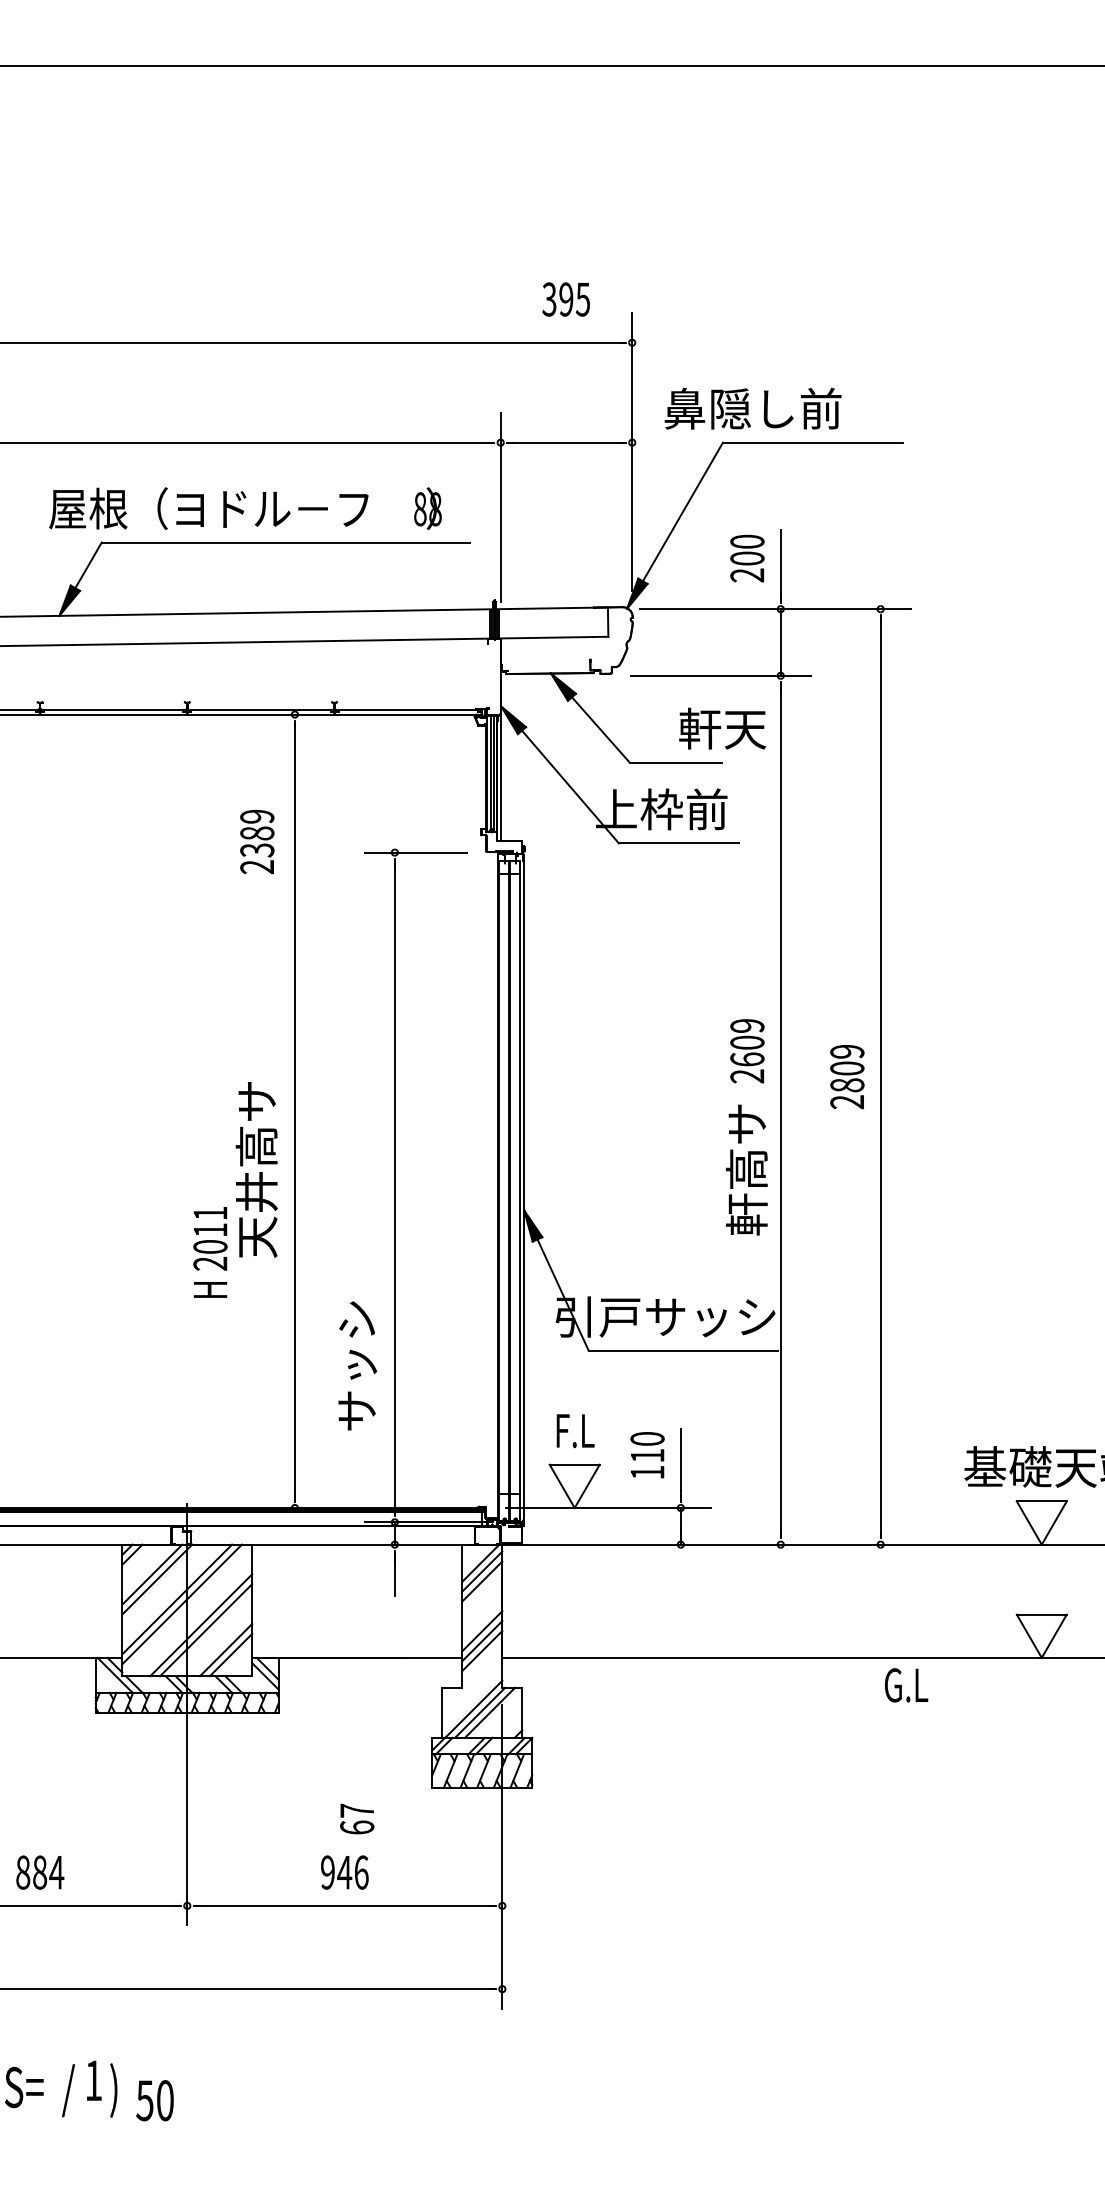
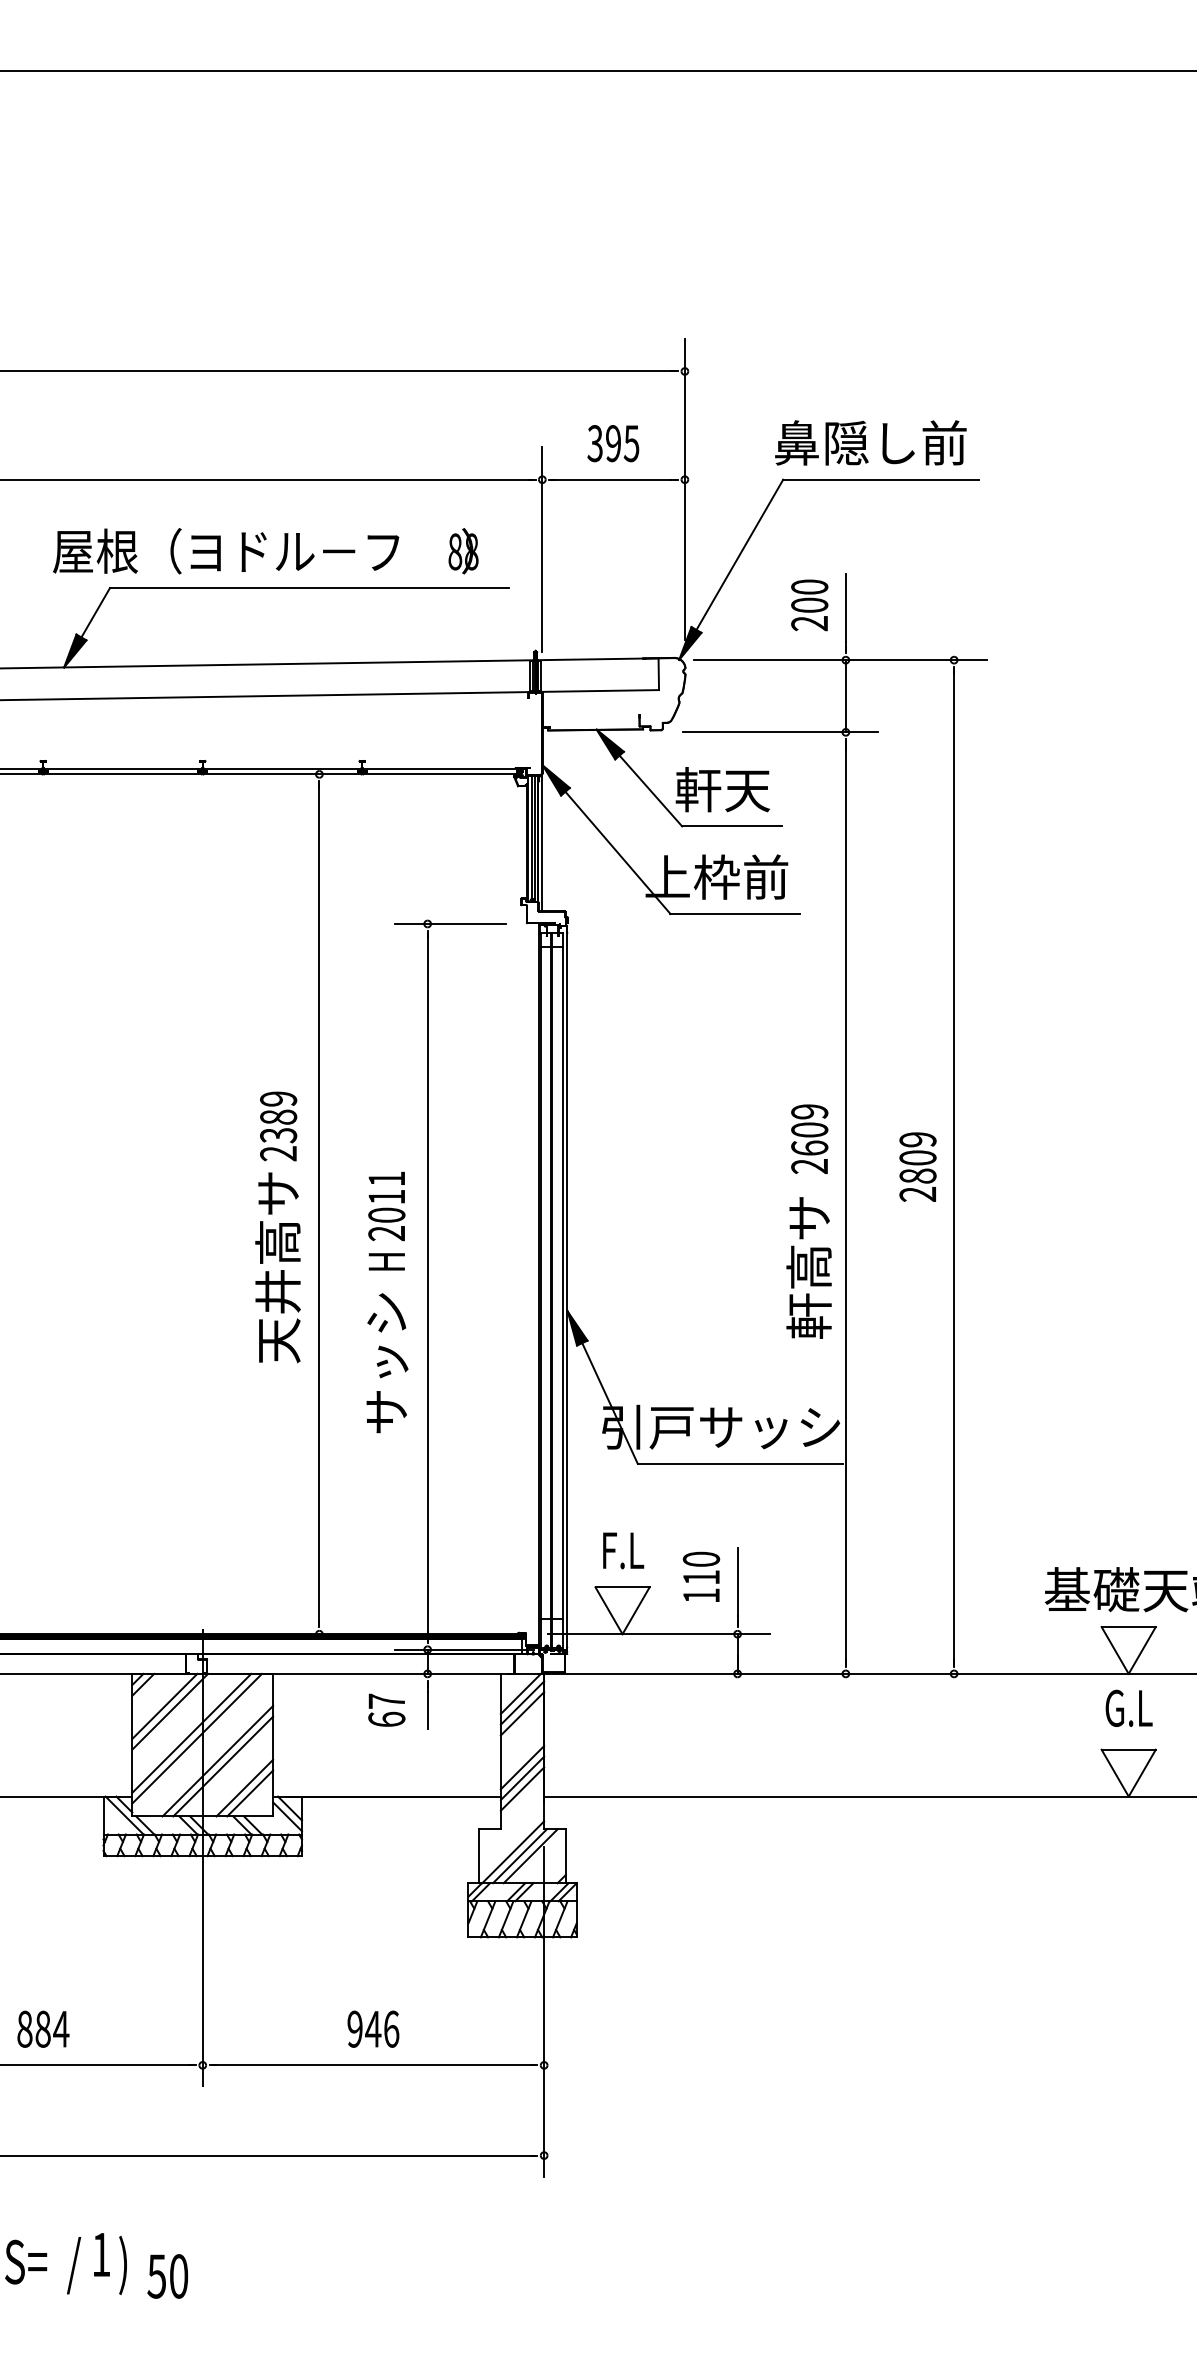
text: (566, 299) -> (613, 443), moved
text: (752, 408) -> (870, 442), moved
text: (722, 728) -> (722, 789), moved
text: (257, 842) -> (278, 1126), moved
text: (210, 1251) -> (386, 1220), moved
text: (357, 1366) -> (387, 1363), moved
text: (905, 1684) -> (1128, 1707), moved
text: (356, 1818) -> (386, 1709), moved

